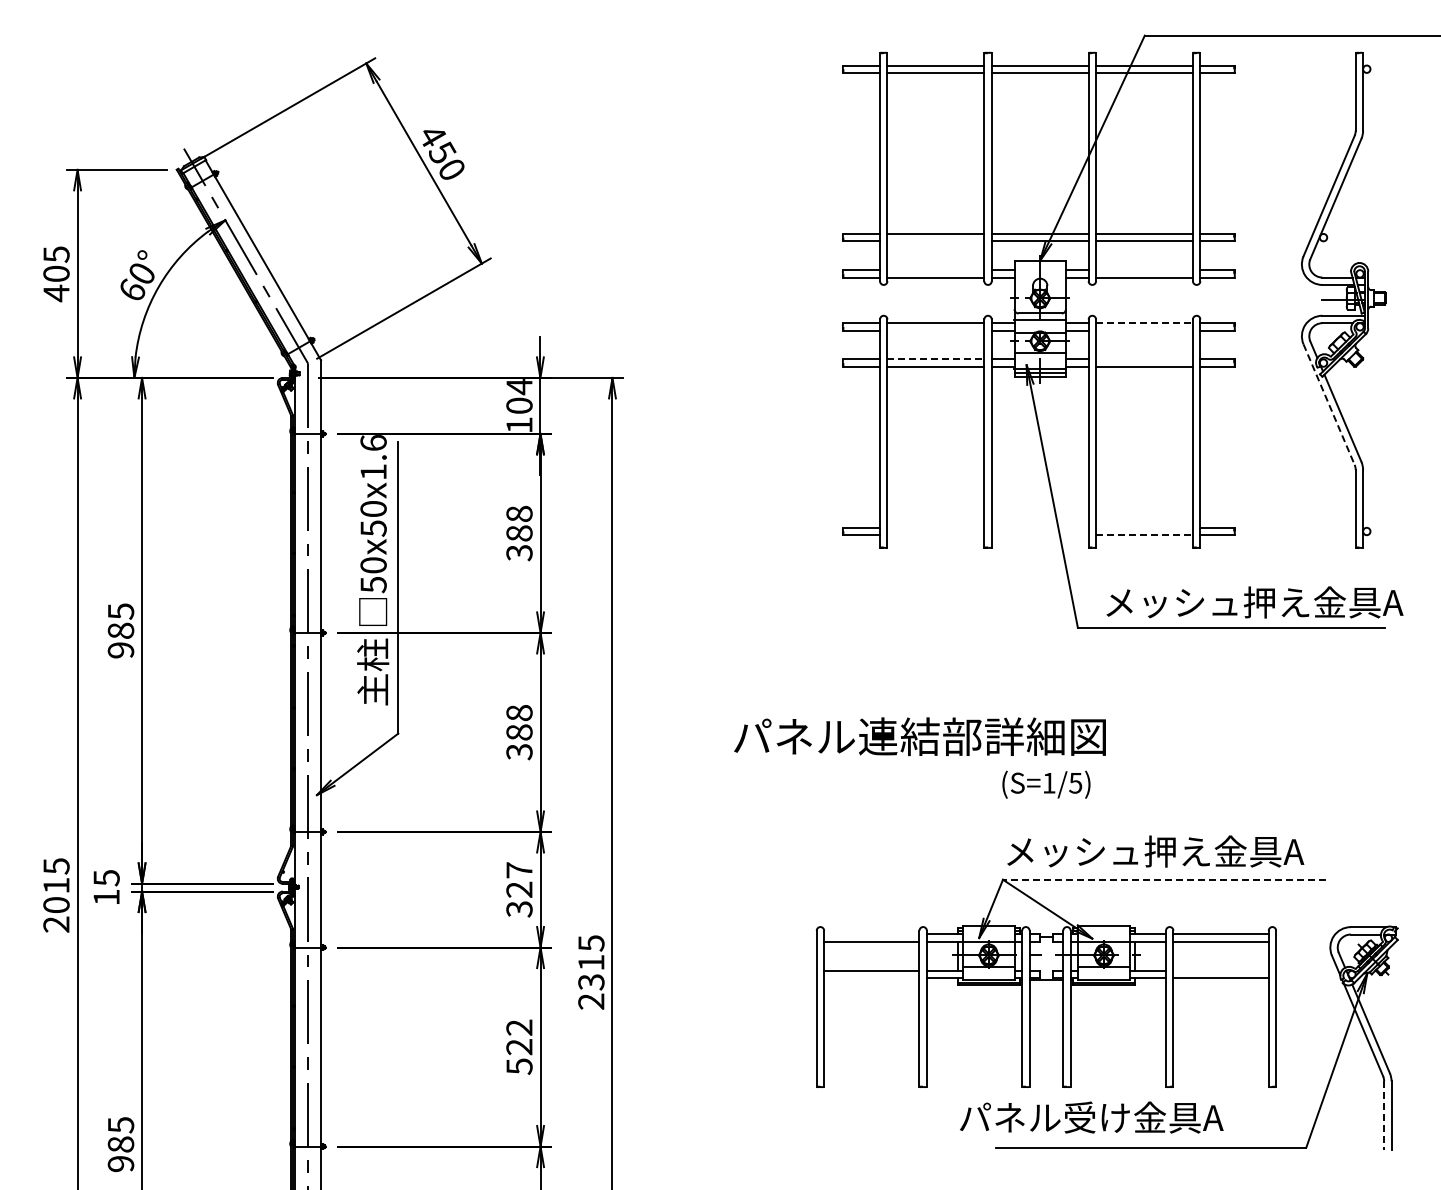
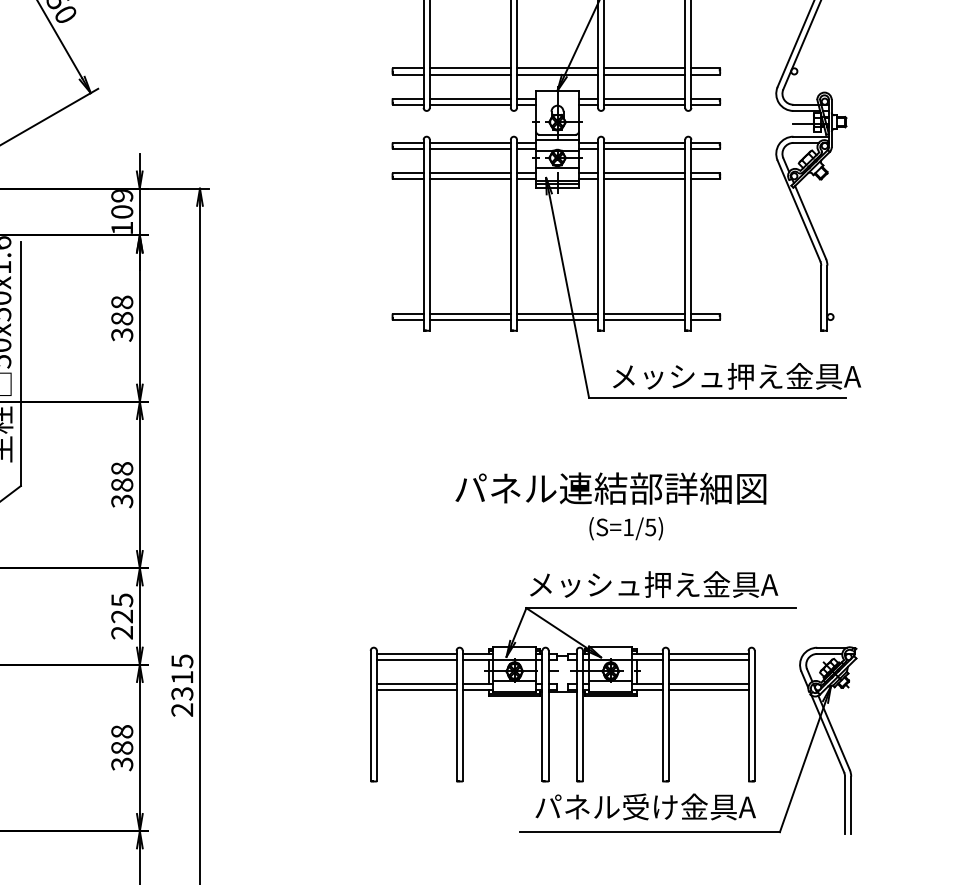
line: (935, 241) -> (469, 74), added
line: (935, 270) -> (469, 98), added
line: (1144, 270) -> (644, 98), added
line: (1145, 323) -> (645, 143), dashed -> solid
line: (935, 330) -> (469, 149), added
line: (1144, 330) -> (644, 149), added
line: (936, 359) -> (470, 173), dashed -> solid
line: (1144, 359) -> (644, 173), added
text: (519, 387) -> (122, 196), 104 -> 109
line: (1329, 405) -> (799, 211), dashed -> solid
line: (935, 527) -> (469, 313), added
line: (1039, 527) -> (556, 313), added
line: (1144, 527) -> (644, 313), added
line: (935, 535) -> (469, 320), added
line: (1039, 535) -> (556, 320), added
line: (1145, 535) -> (645, 320), dashed -> solid
text: (919, 736) -> (610, 488), moved
text: (1046, 784) -> (626, 528), moved
line: (1163, 879) -> (660, 607), dashed -> solid
text: (519, 889) -> (122, 616), 327 -> 225
line: (871, 934) -> (416, 653), added
line: (1220, 970) -> (708, 684), added
line: (871, 978) -> (416, 690), added
text: (519, 1046) -> (122, 747), 522 -> 388
line: (1384, 1116) -> (845, 806), dashed -> solid
text: (1091, 1117) -> (645, 806), moved

